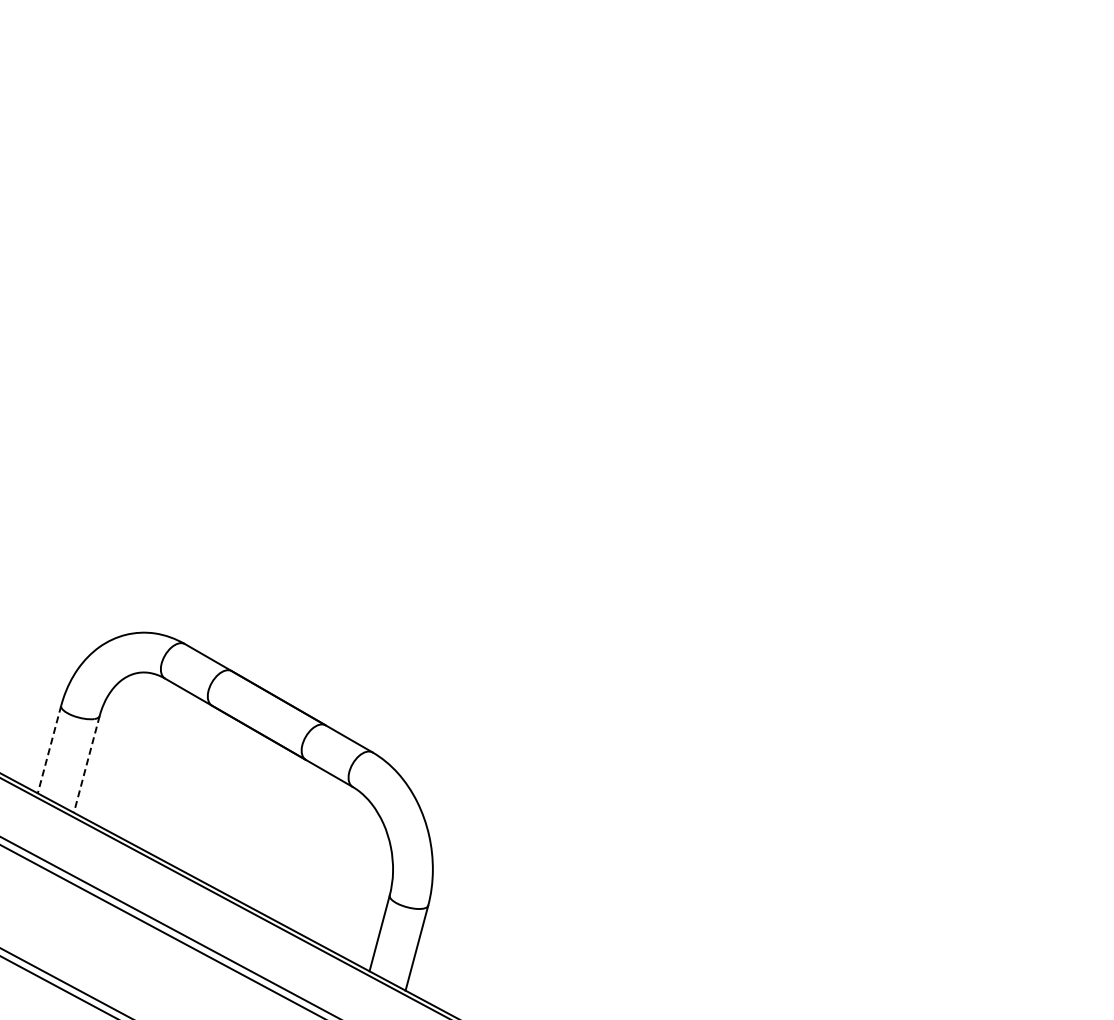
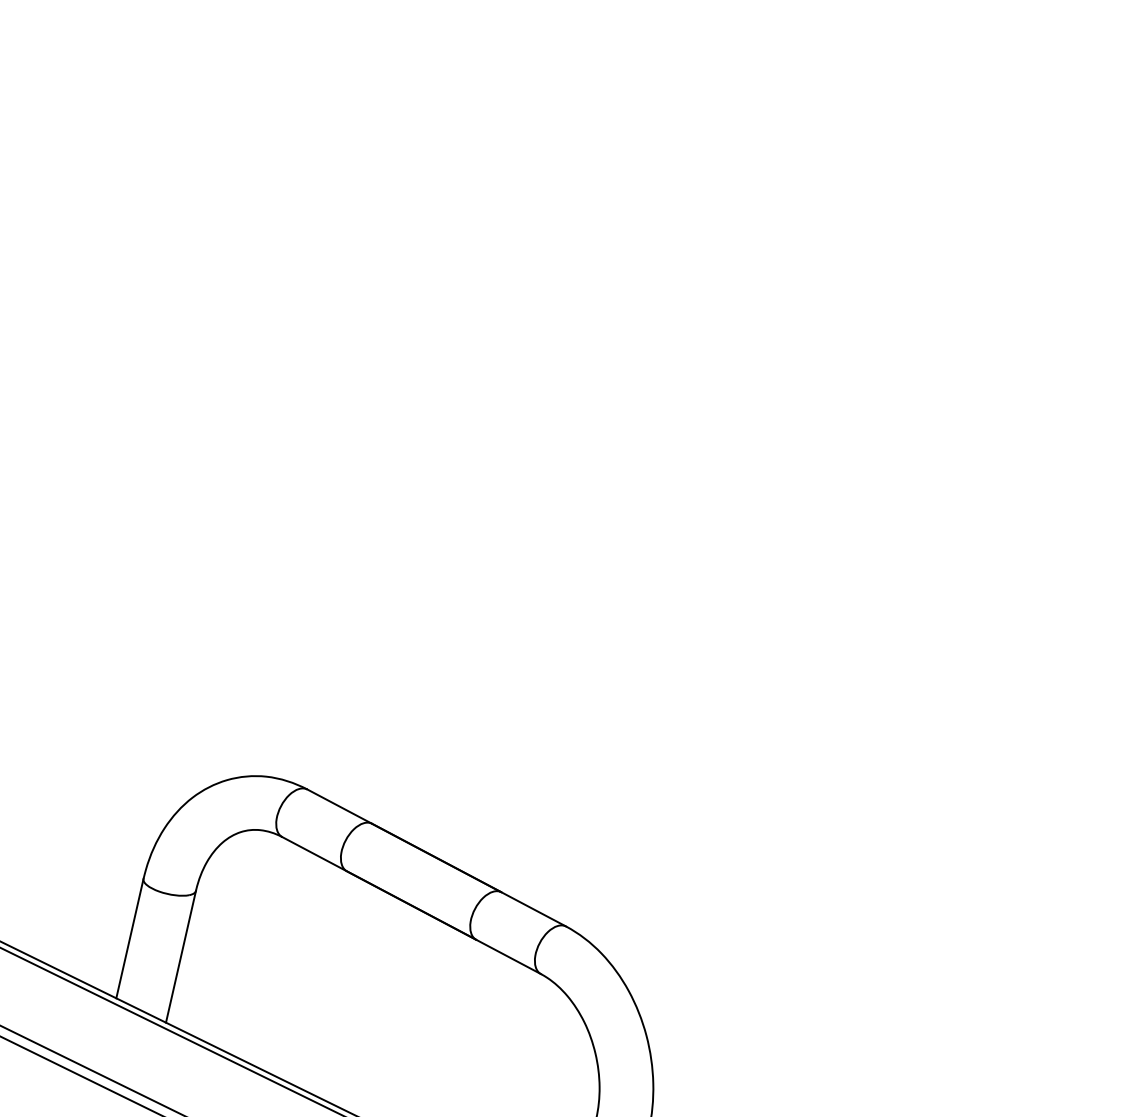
line: (49, 750) -> (129, 939), dashed -> solid
line: (86, 764) -> (180, 956), dashed -> solid

